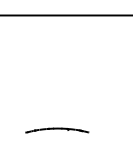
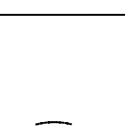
part: (57, 130) -> (54, 123), size x0.6

